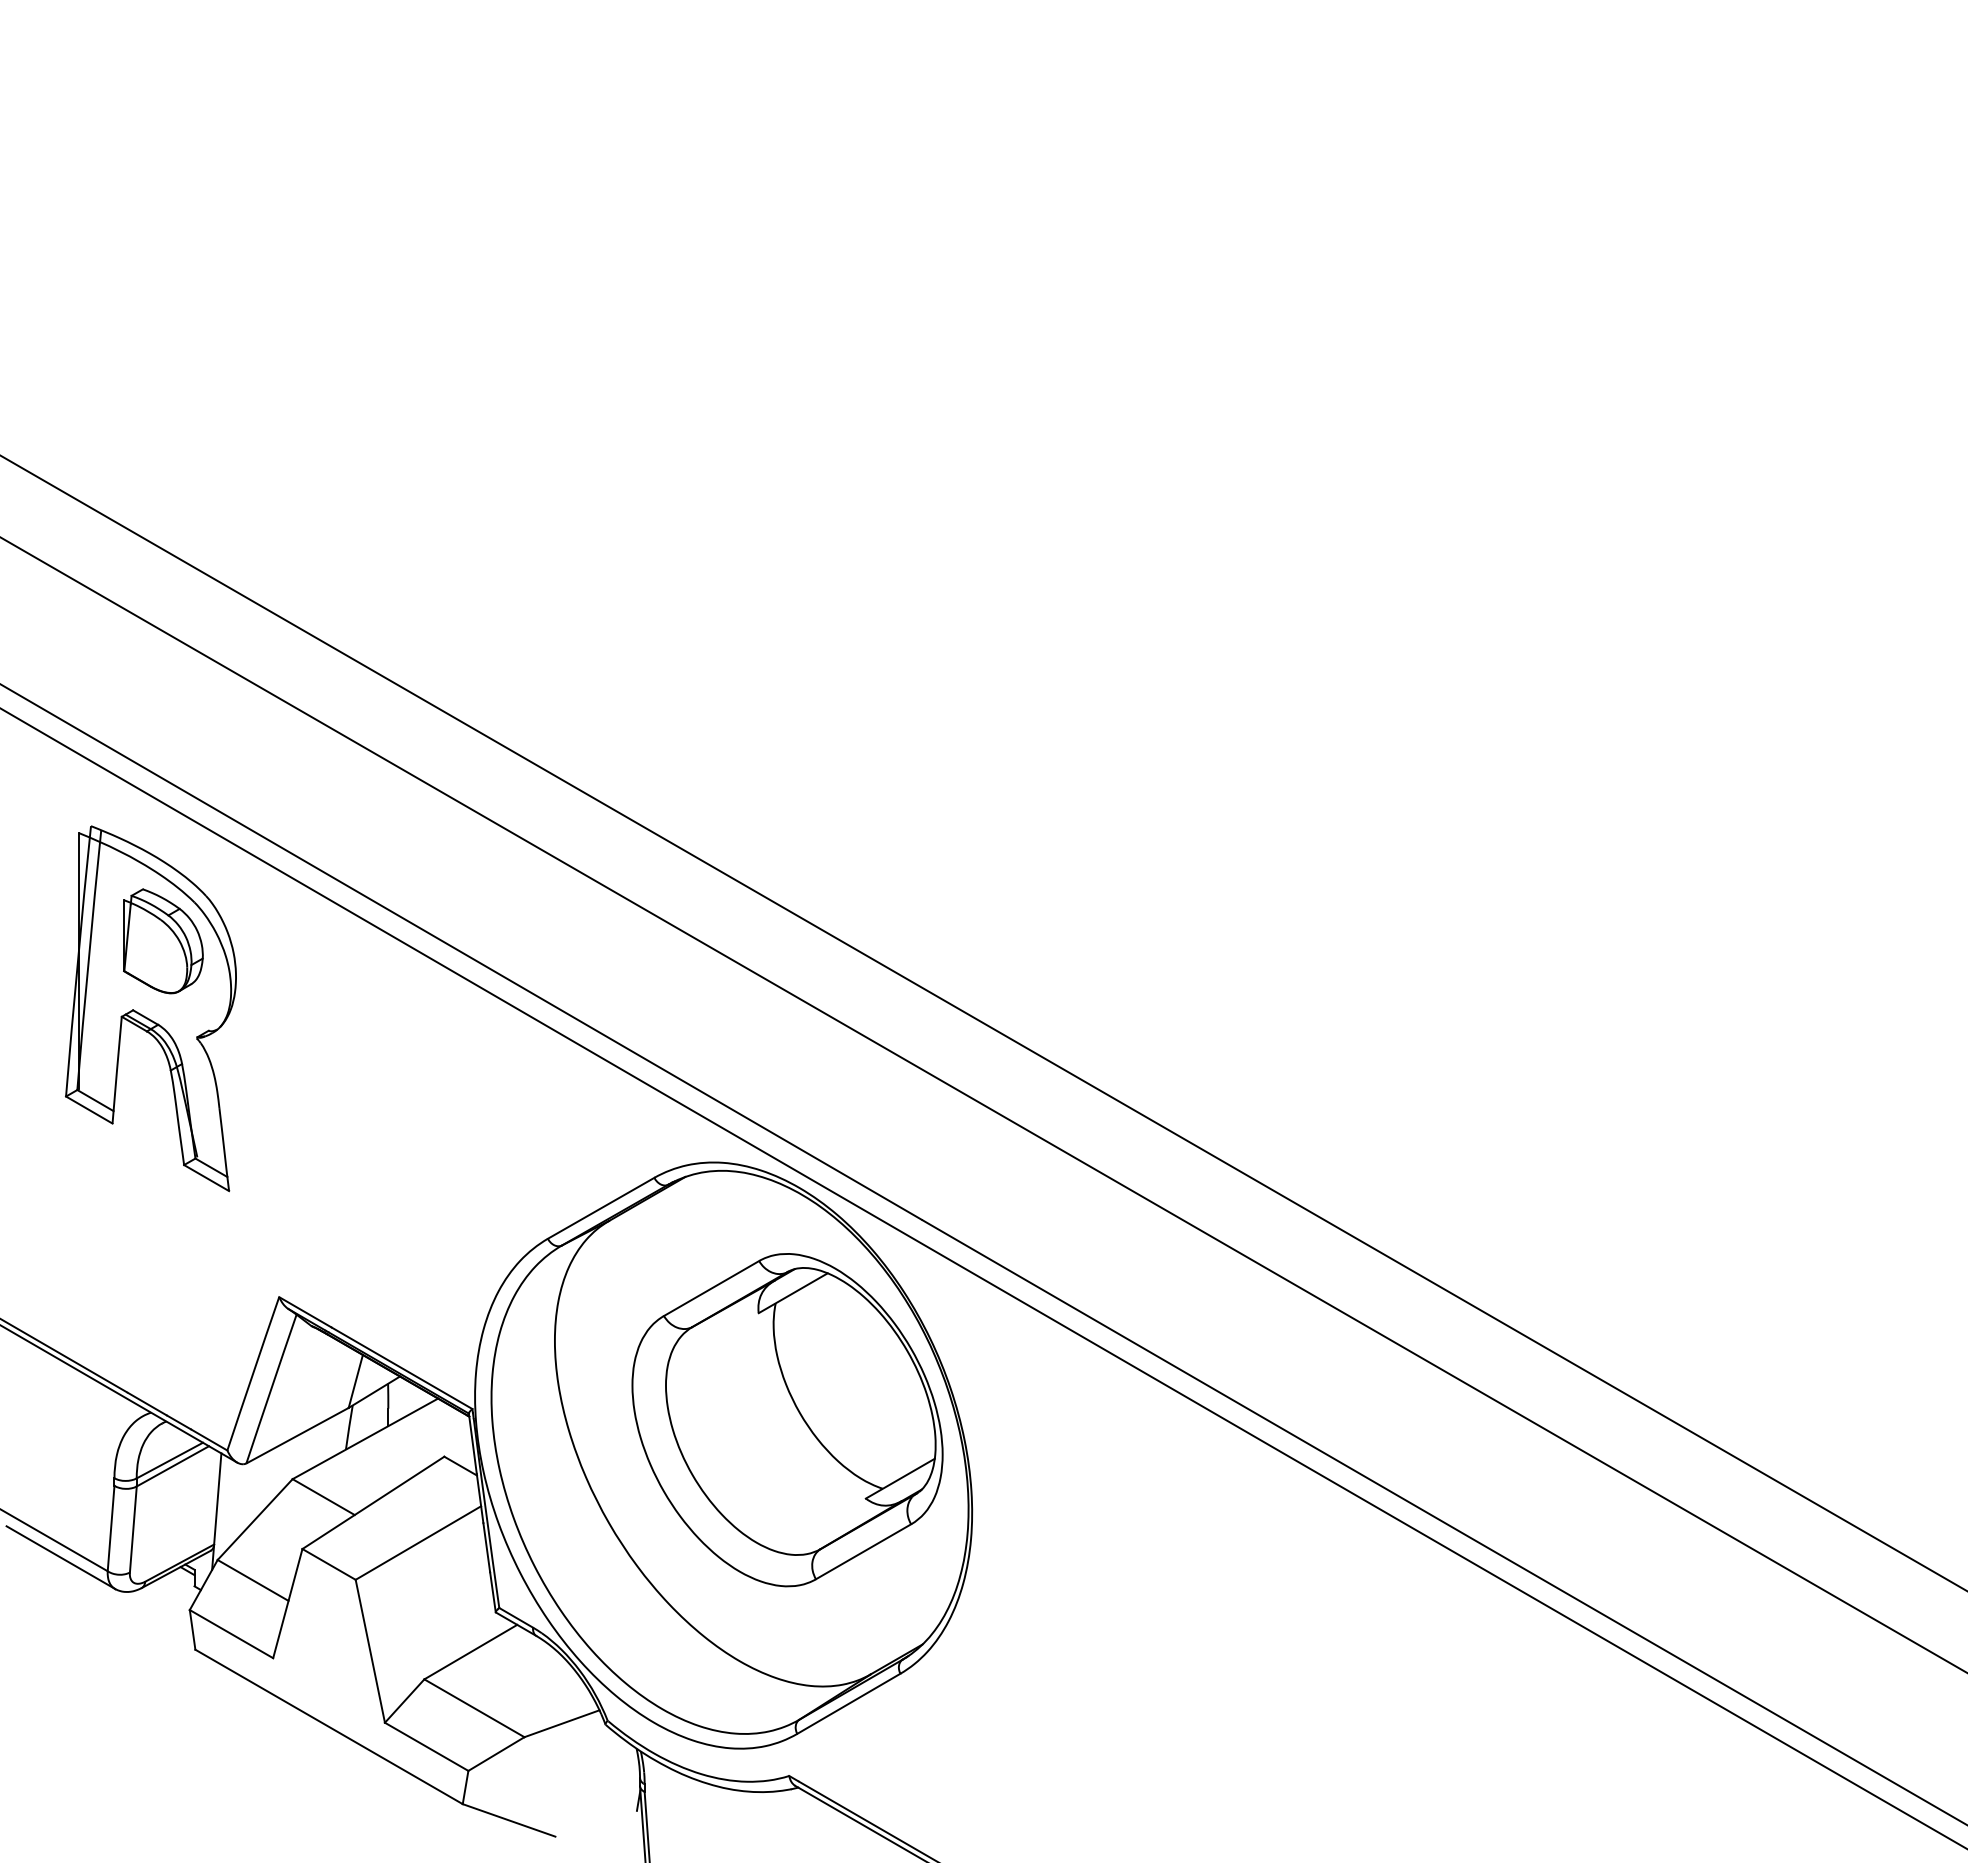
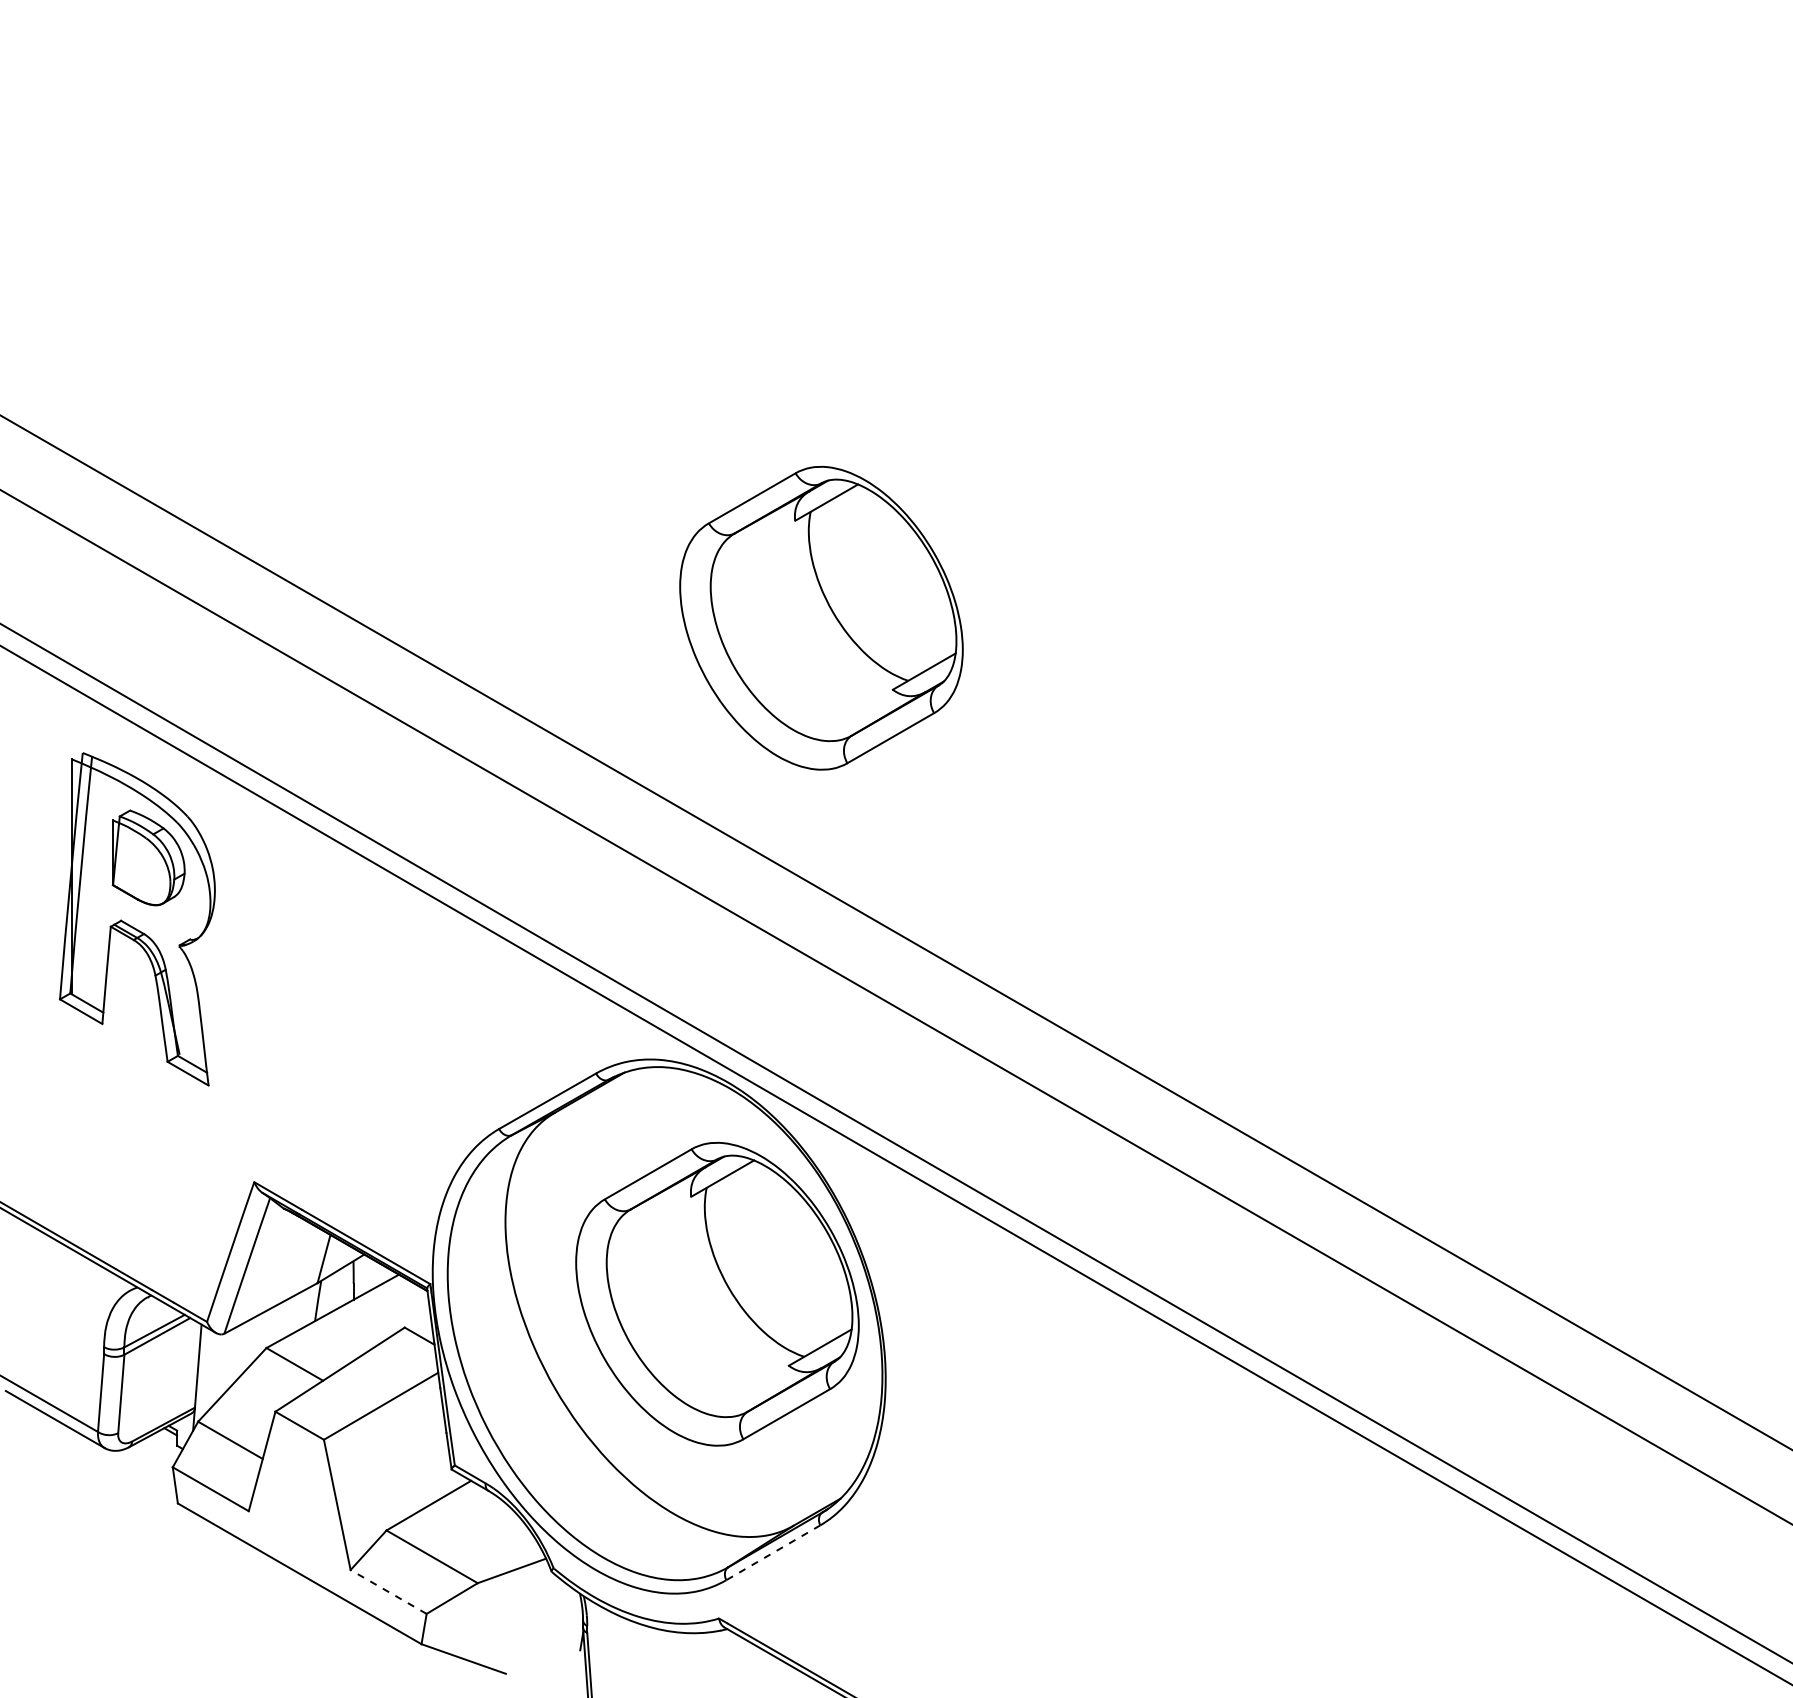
part: (901, 677) -> (821, 617), added
line: (847, 1704) -> (772, 1553), solid -> dashed
line: (426, 1746) -> (388, 1591), solid -> dashed

